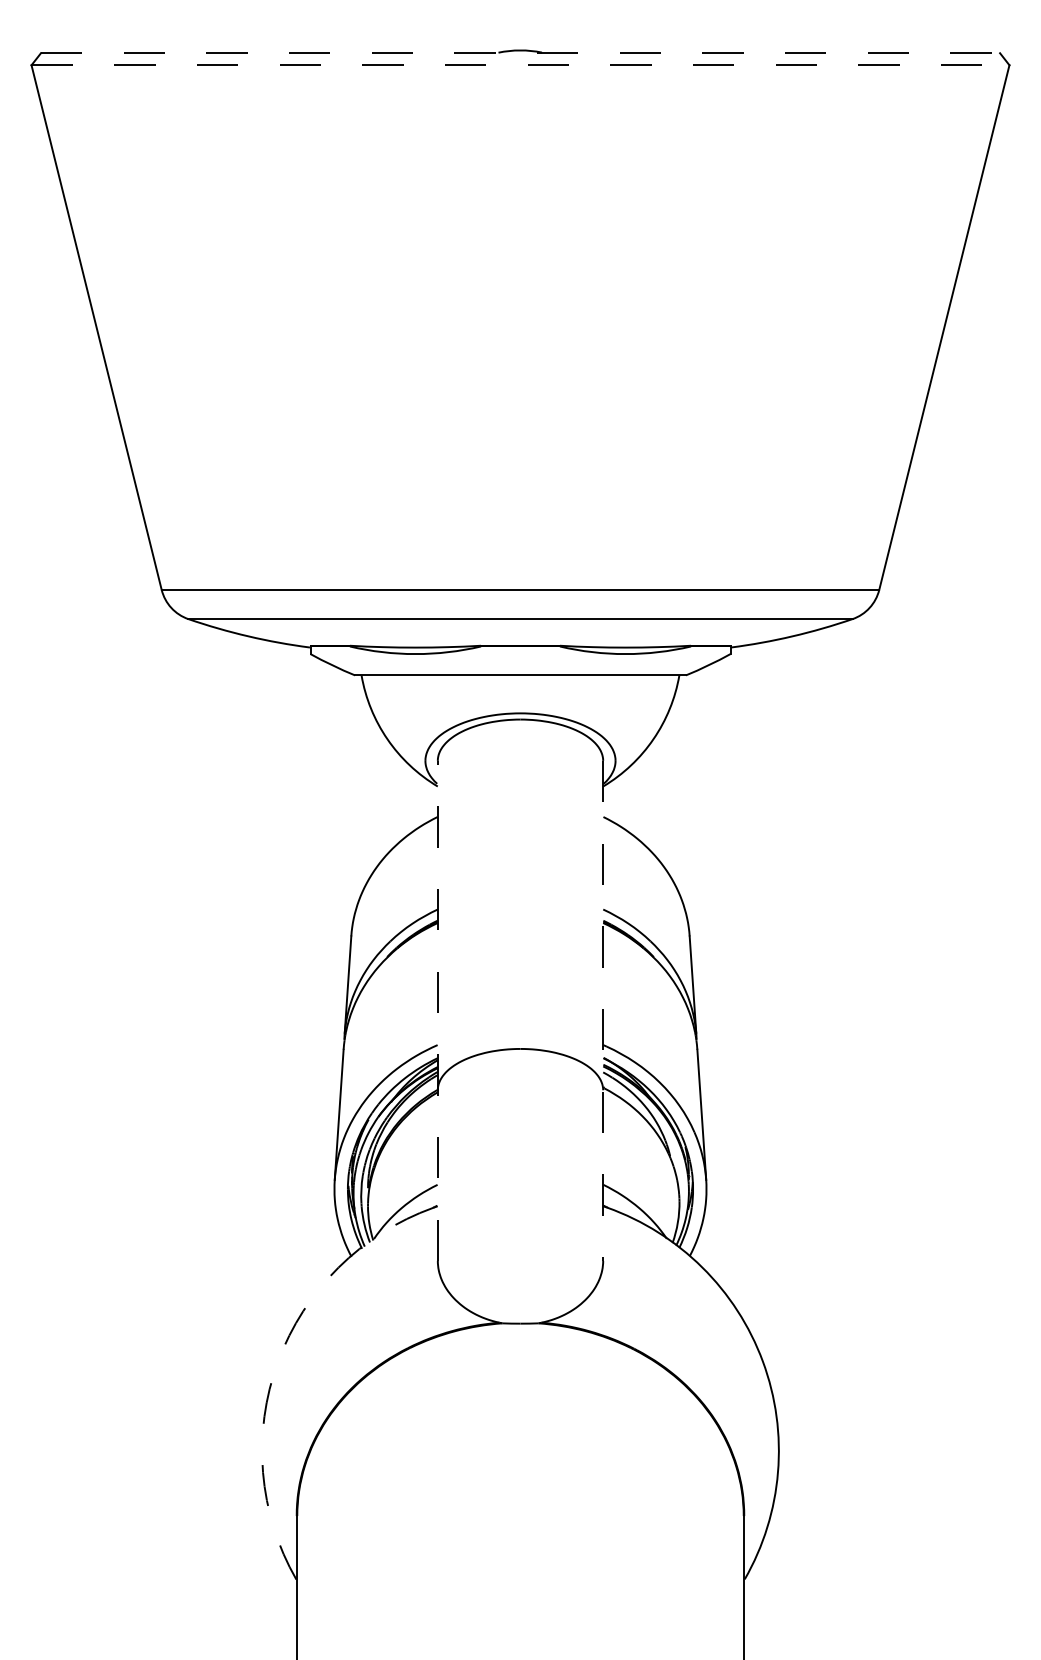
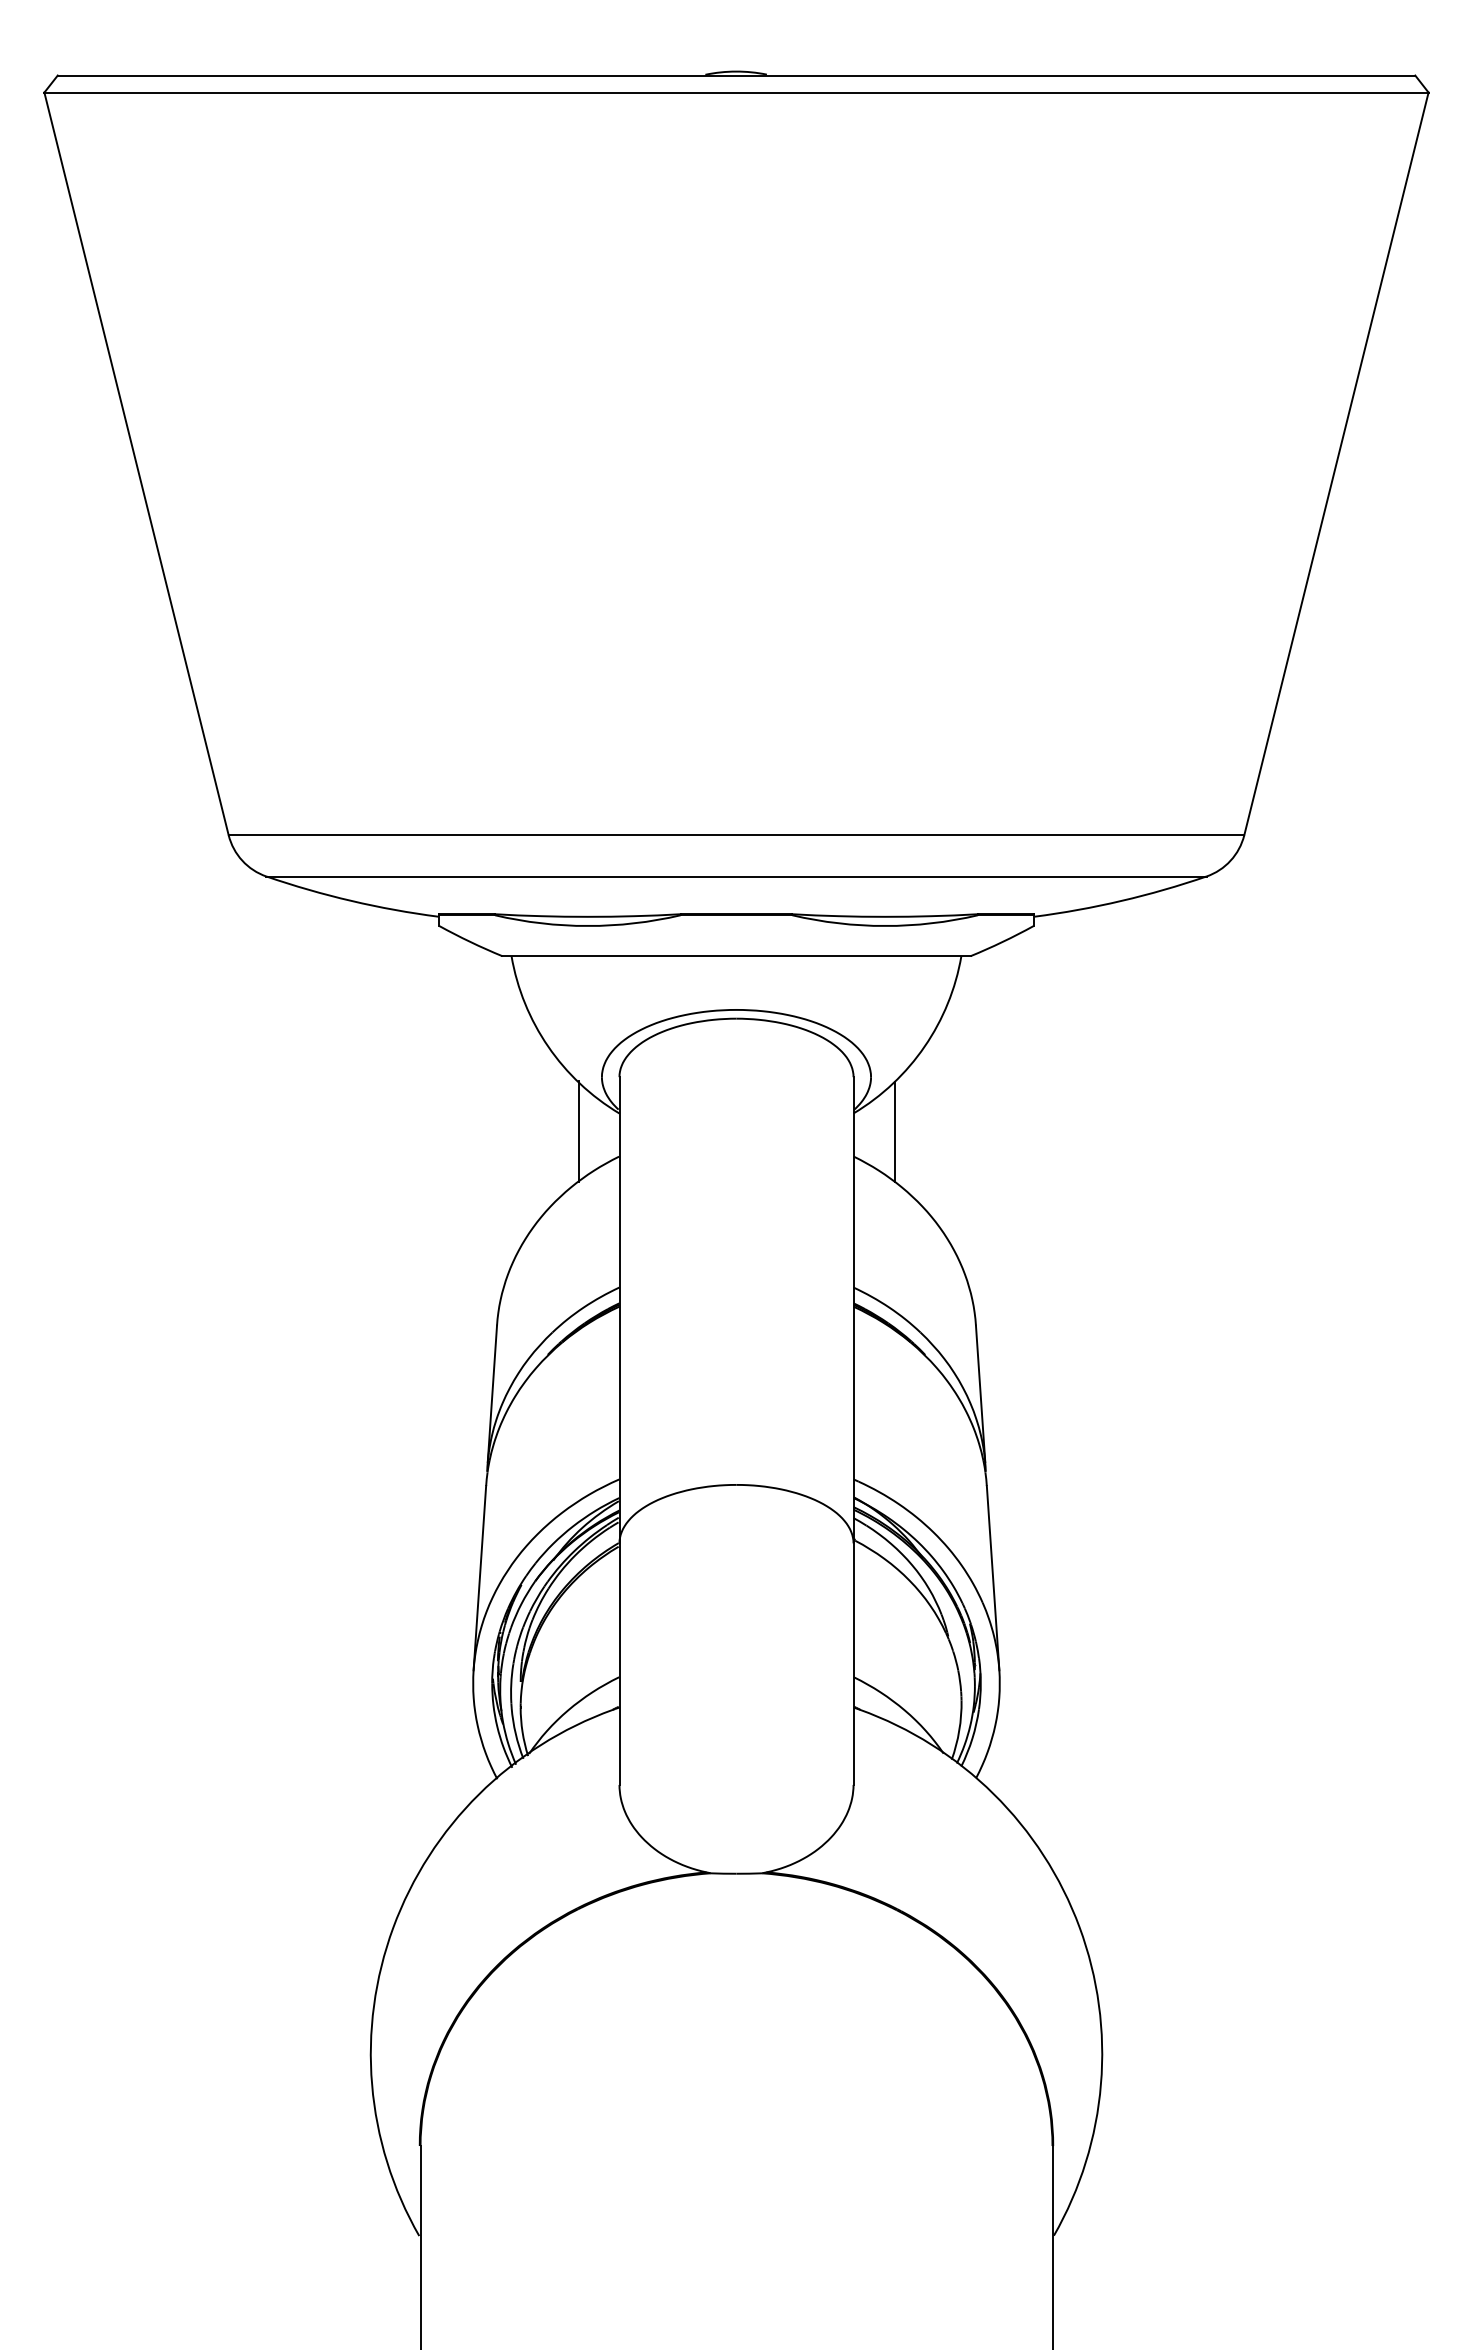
line: (520, 53) -> (736, 75), dashed -> solid
line: (520, 65) -> (736, 92), dashed -> solid
line: (408, 799) -> (578, 1131), added
line: (632, 799) -> (894, 1131), added
line: (437, 1011) -> (619, 1431), dashed -> solid
line: (603, 1011) -> (853, 1431), dashed -> solid
arc: (278, 1361) -> (393, 1927), dashed -> solid

